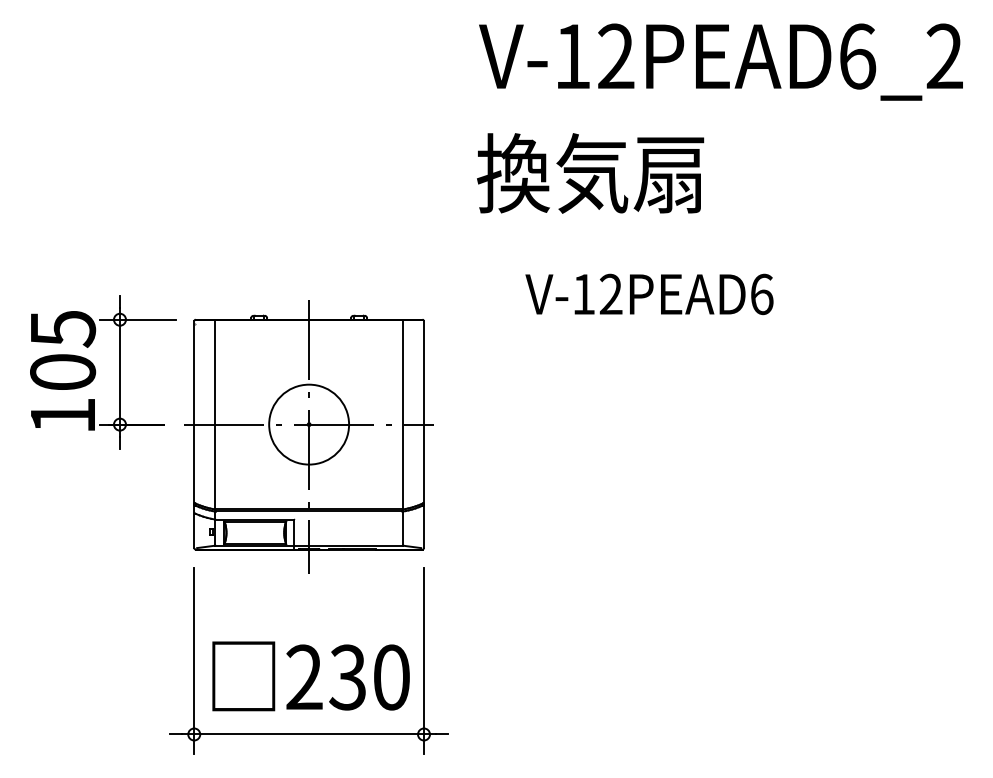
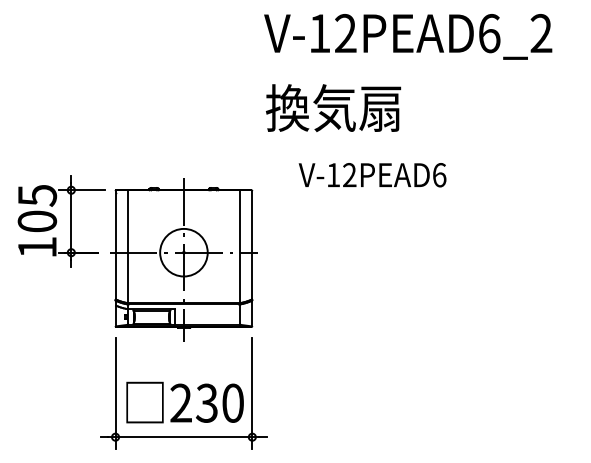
text: (721, 61) -> (408, 36), moved
text: (590, 172) -> (333, 107), moved
text: (649, 294) -> (372, 175), moved

